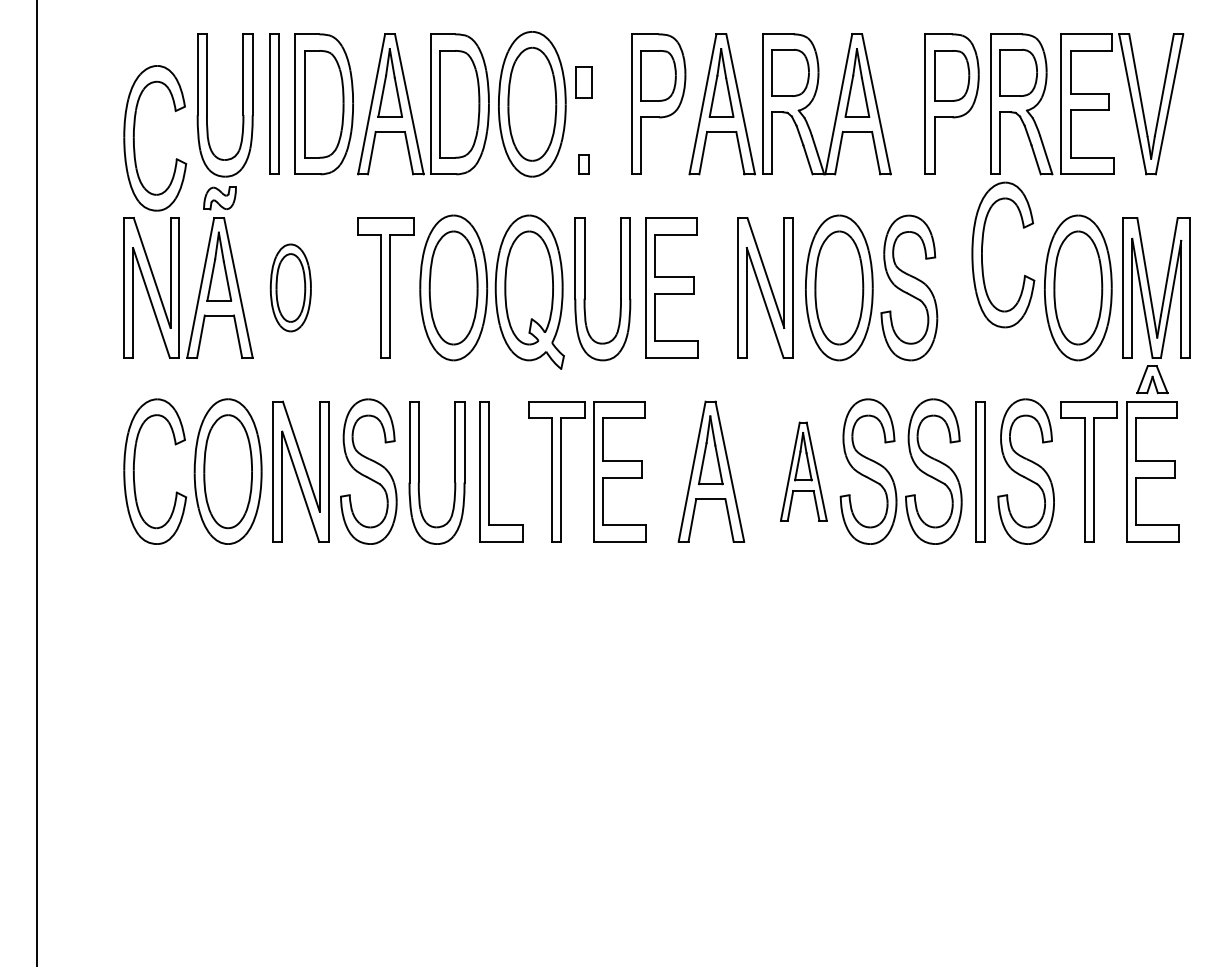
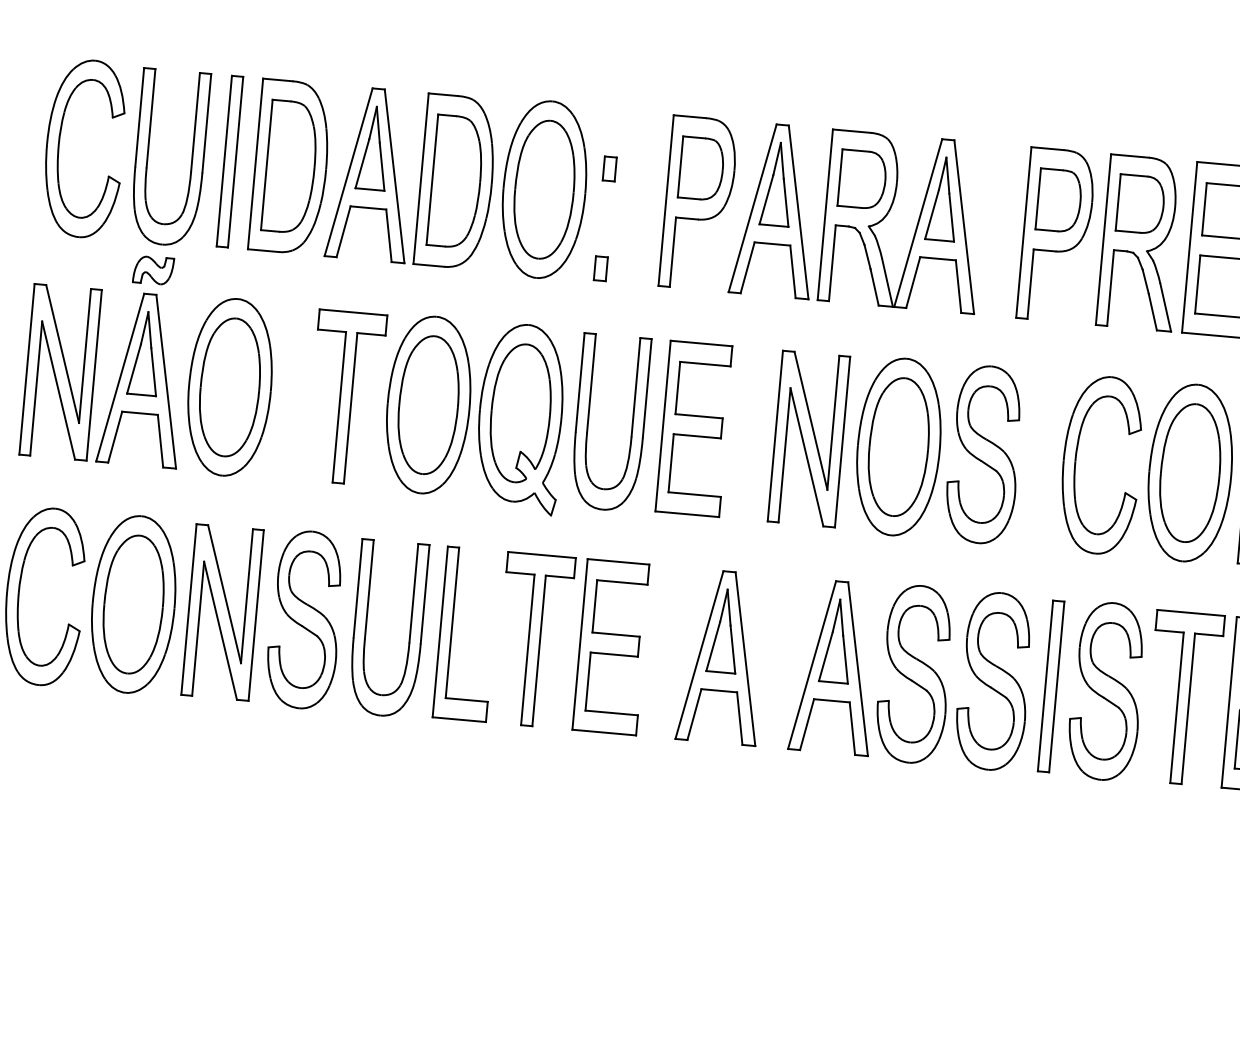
part: (583, 82) -> (609, 168), size x0.62
part: (134, 138) -> (59, 146), moved
part: (982, 254) -> (1075, 462), moved
part: (290, 287) -> (229, 386), size x1.67
part: (803, 471) -> (835, 666), size x1.43

